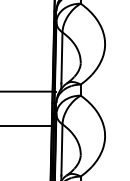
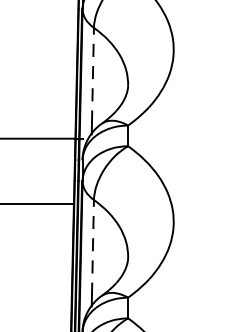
line: (61, 57) -> (92, 74), solid -> dashed
line: (61, 149) -> (92, 247), solid -> dashed

